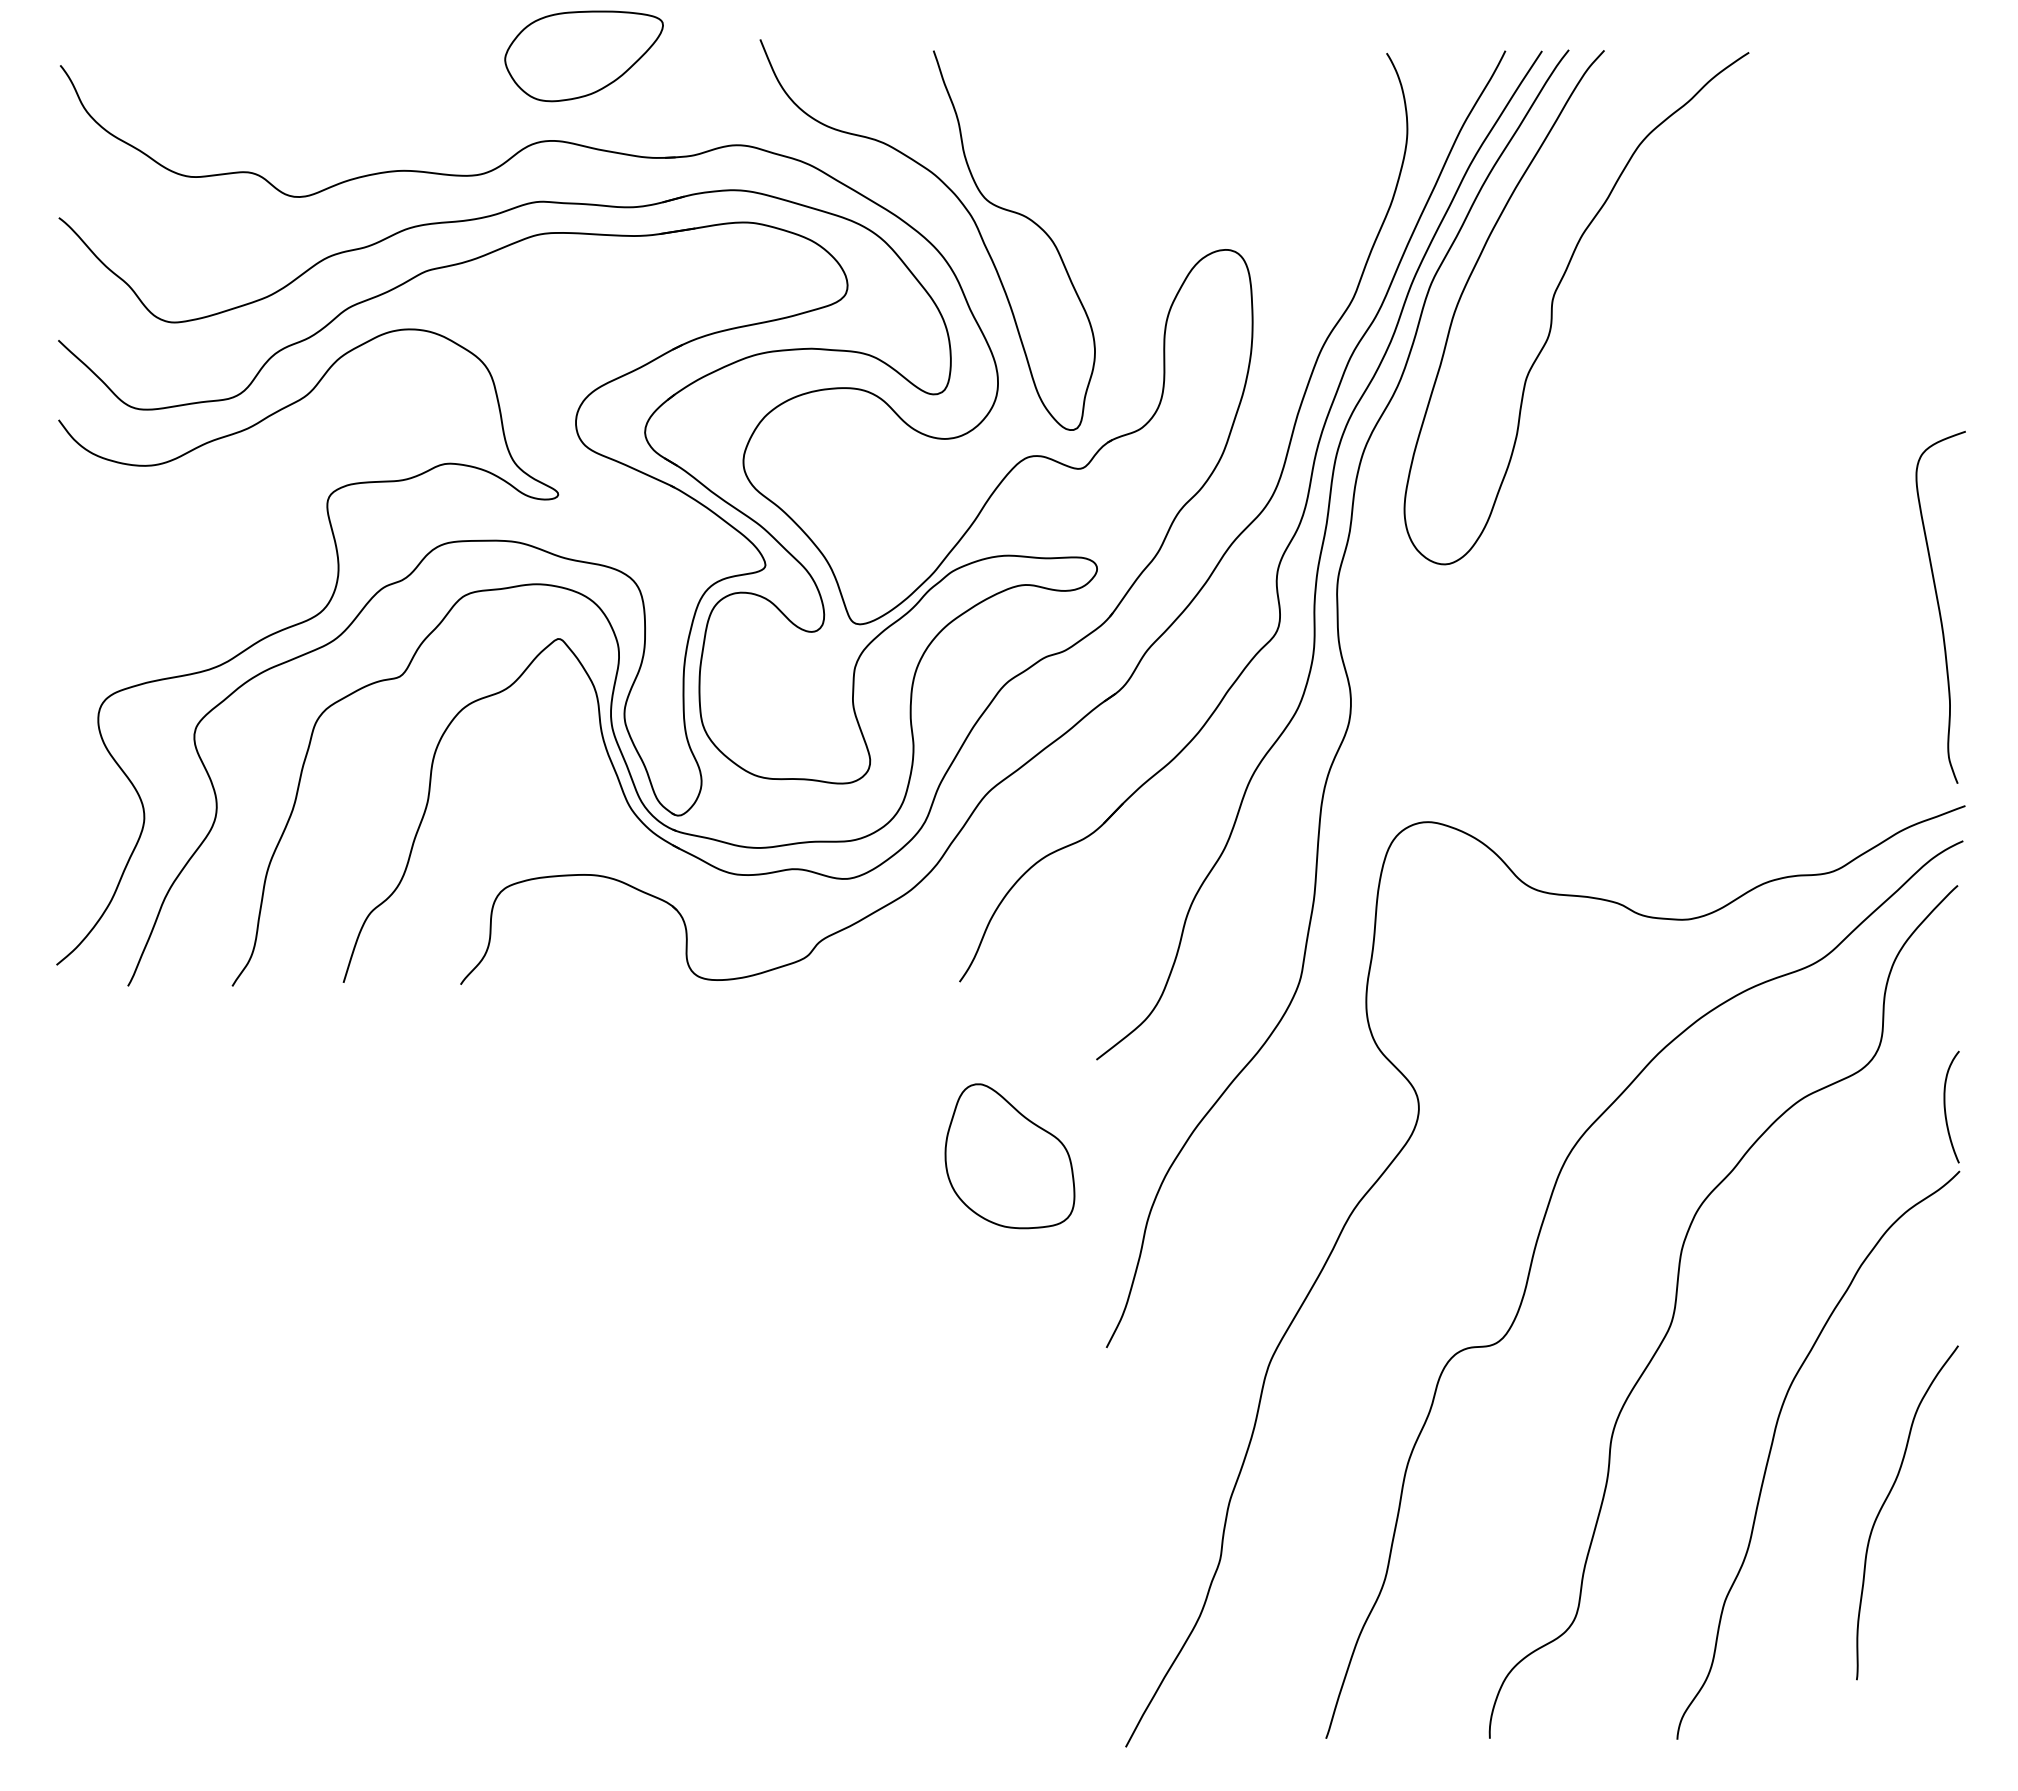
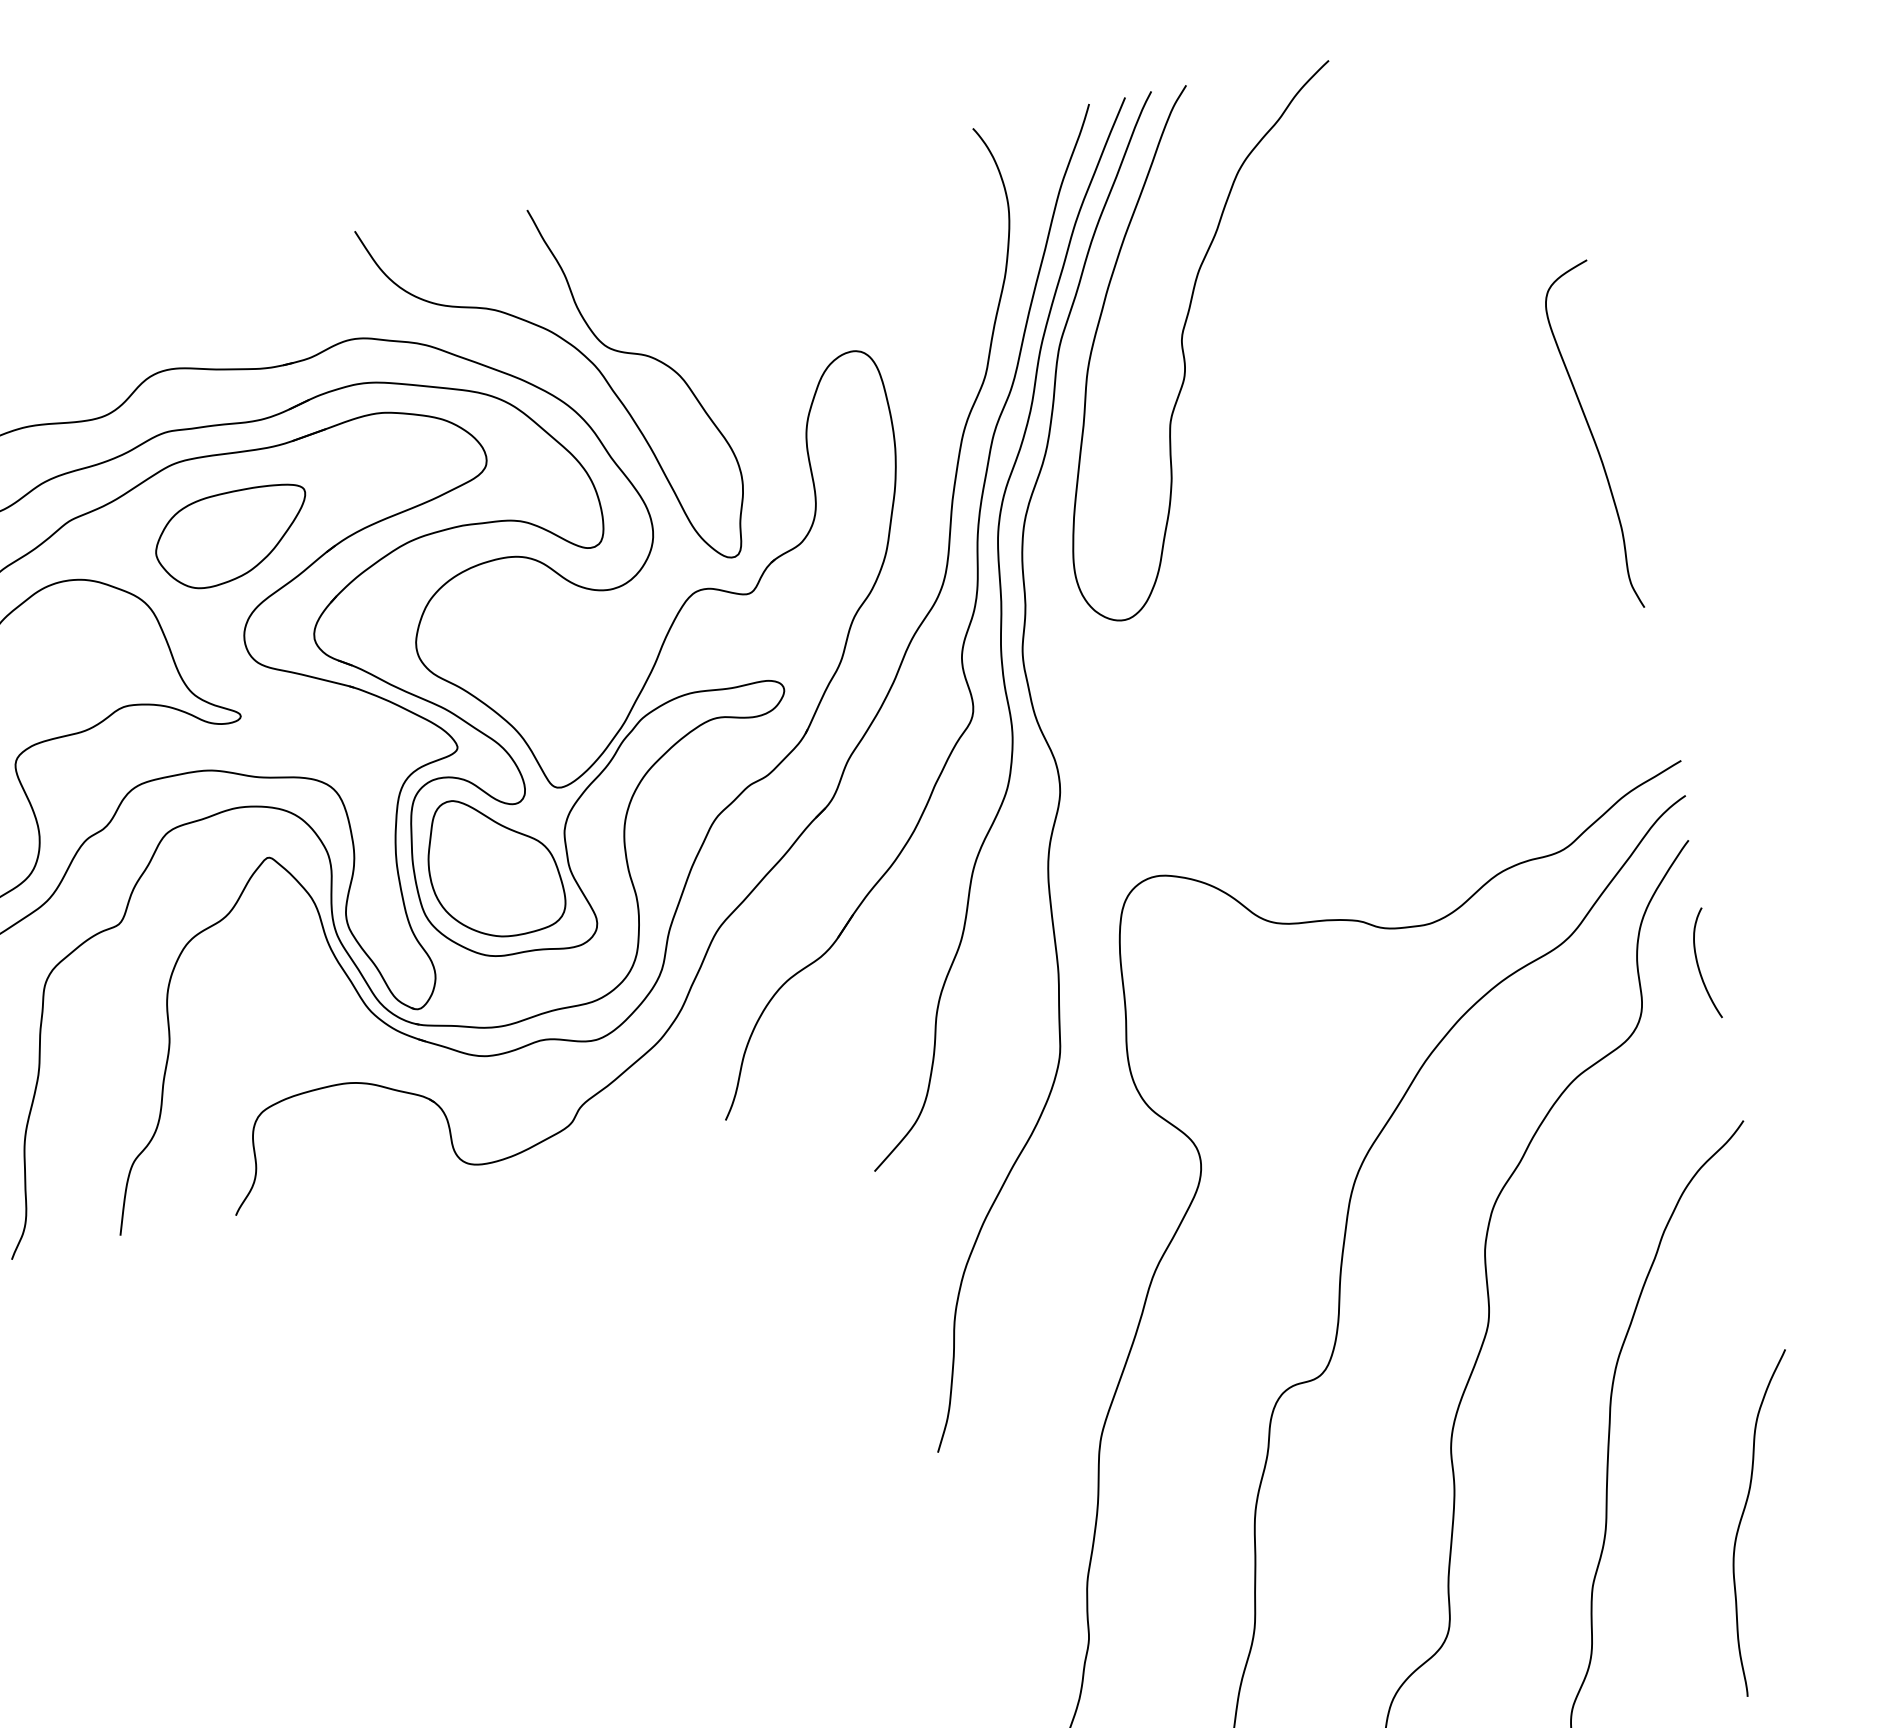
part: (583, 56) -> (232, 537), moved
curve: (1939, 606) -> (1593, 436), moved
curve: (1945, 1106) -> (1698, 964), moved
part: (1009, 1156) -> (493, 866), moved
curve: (1887, 1499) -> (1744, 1513), moved

